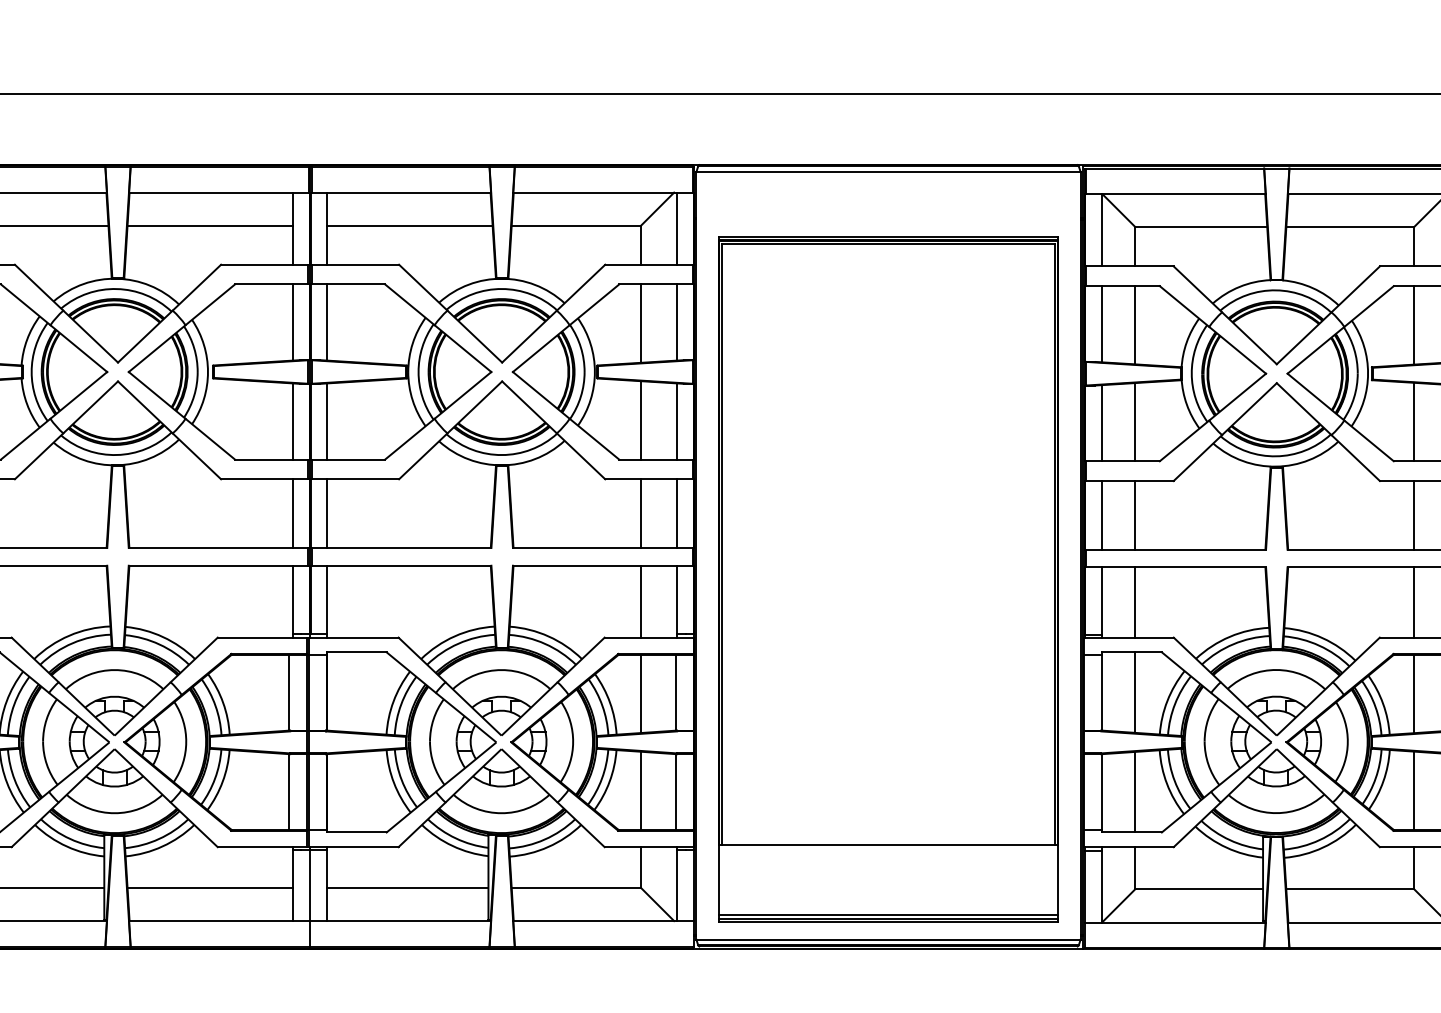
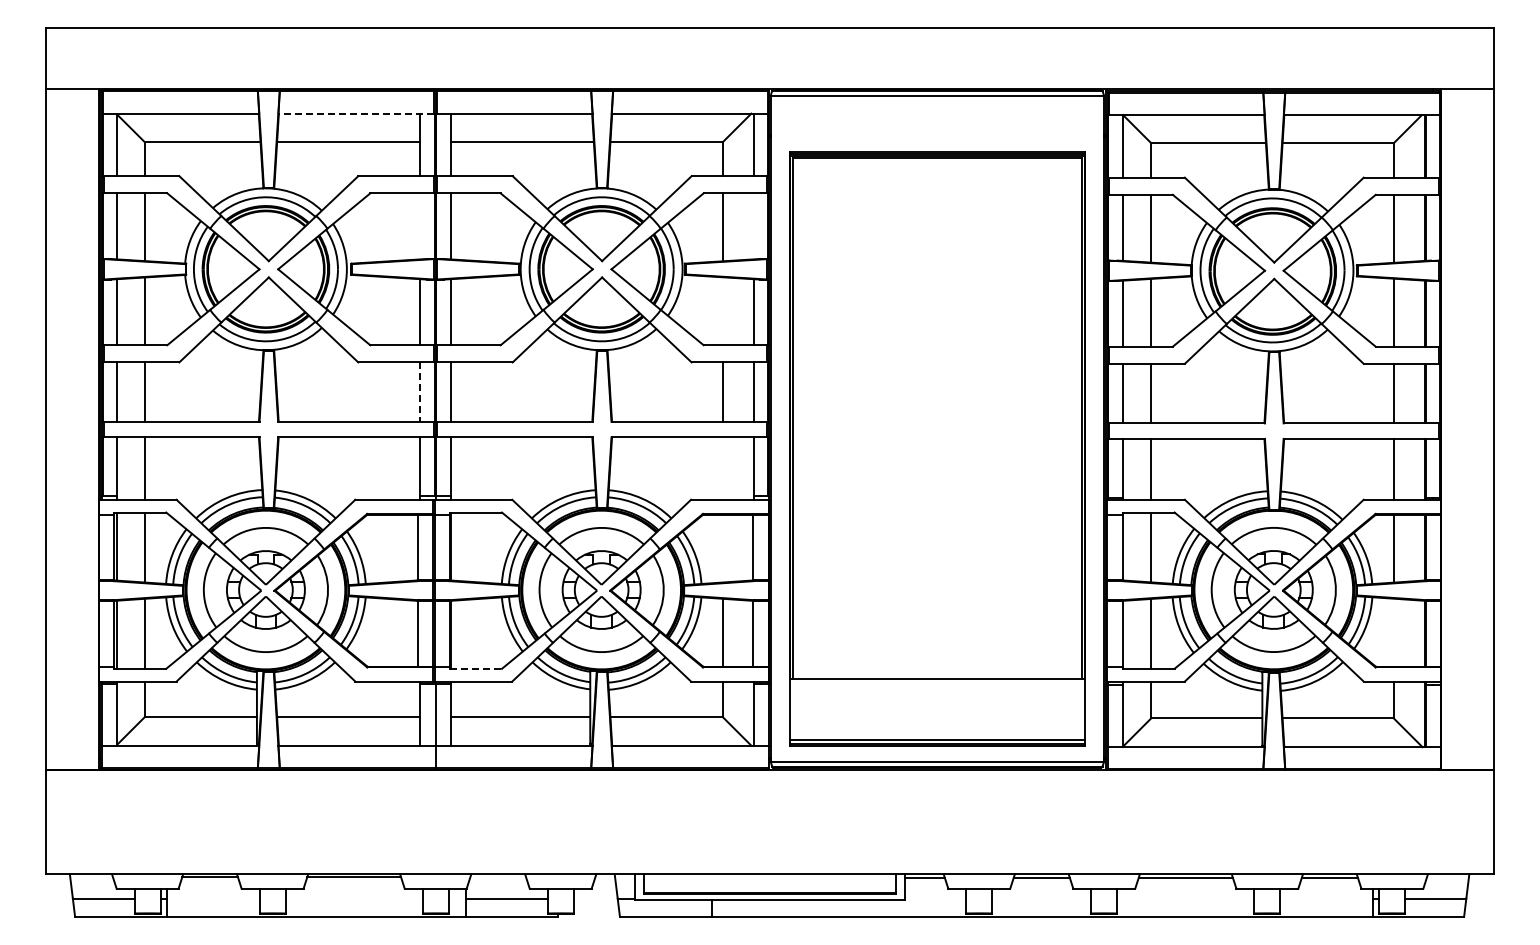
line: (219, 192) -> (356, 113), solid -> dashed
line: (292, 322) -> (420, 226), removed
line: (676, 322) -> (753, 226), removed
line: (640, 420) -> (722, 311), removed
line: (292, 514) -> (420, 392), solid -> dashed
line: (640, 601) -> (722, 468), removed
line: (640, 693) -> (722, 548), removed
line: (1414, 790) -> (1393, 632), removed
line: (357, 832) -> (476, 668), solid -> dashed

